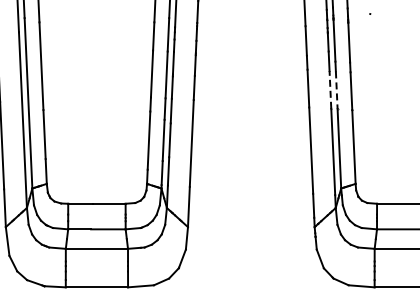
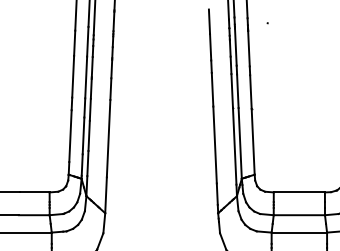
line: (330, 89) -> (232, 90), dashed -> solid
line: (336, 90) -> (237, 91), dashed -> solid

